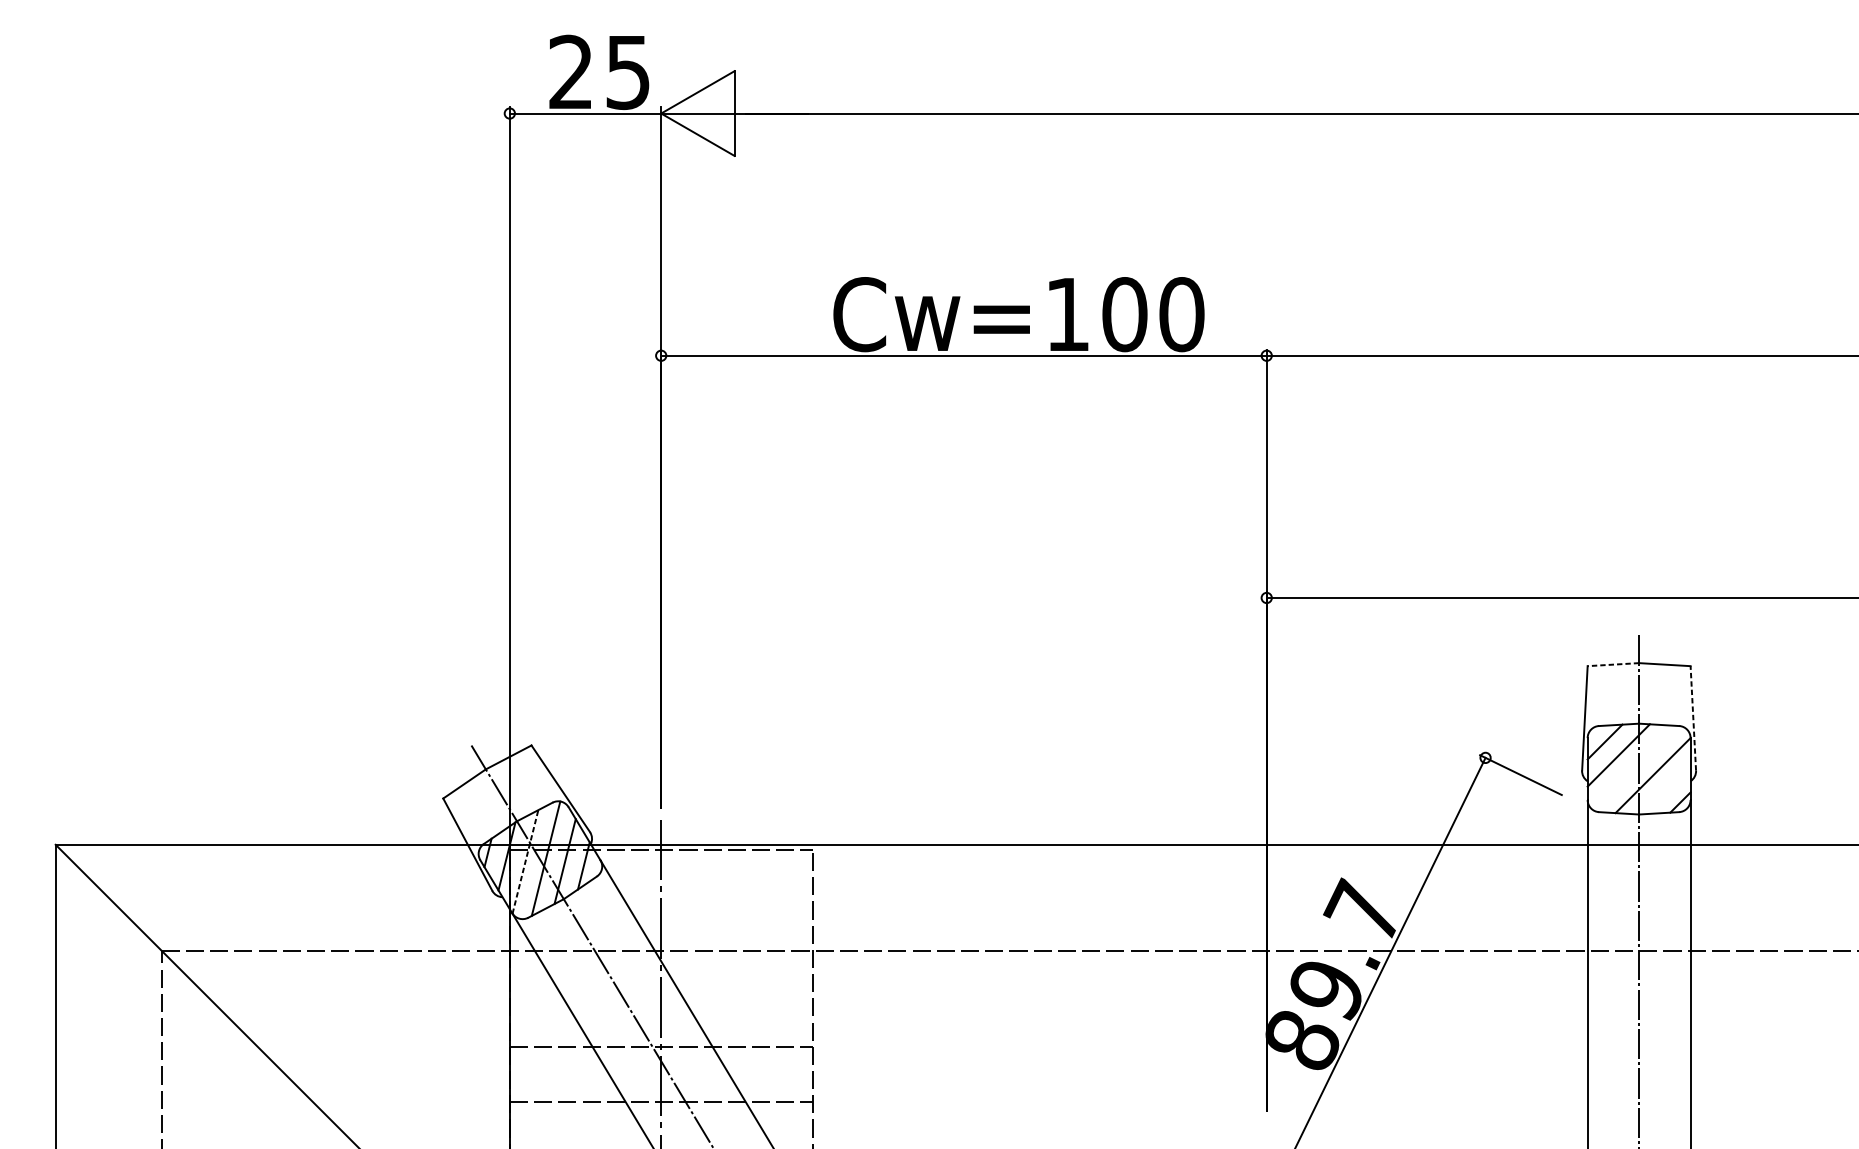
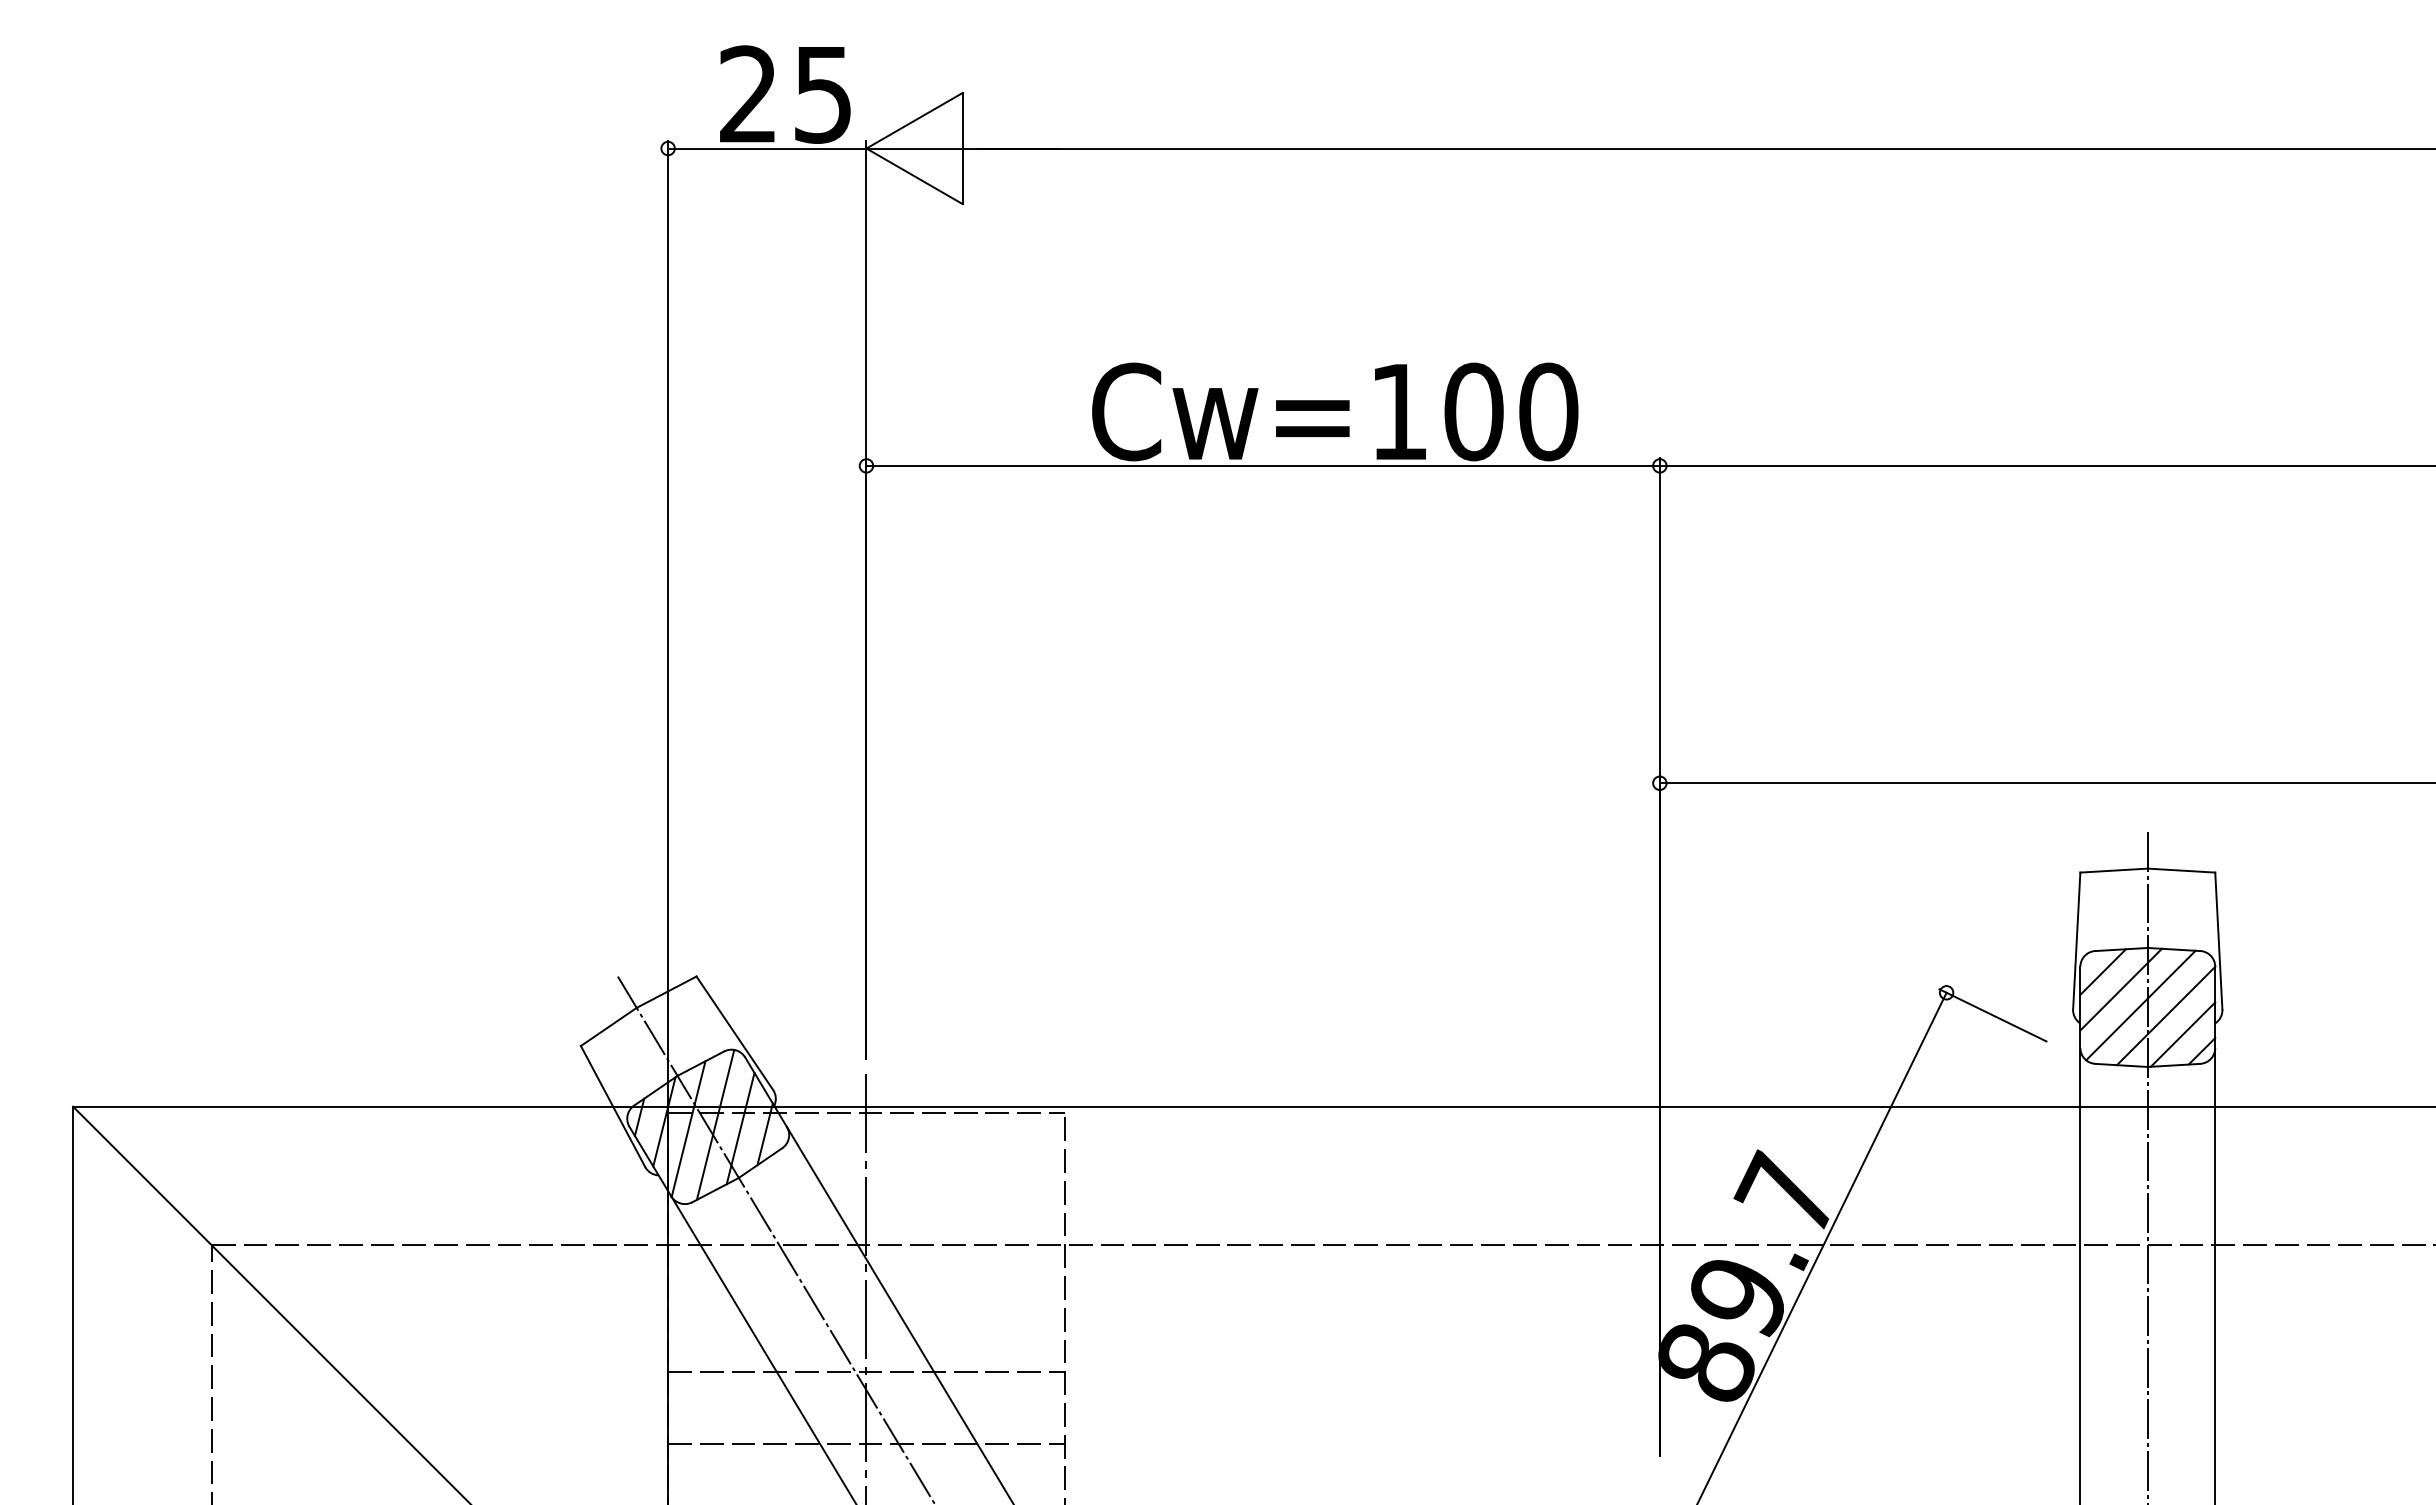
line: (1613, 664) -> (2114, 870), dashed -> solid
line: (1693, 717) -> (2218, 940), dashed -> solid
line: (1633, 767) -> (2140, 1005), added
line: (1665, 789) -> (2182, 1034), added
line: (525, 862) -> (688, 1129), dashed -> solid

